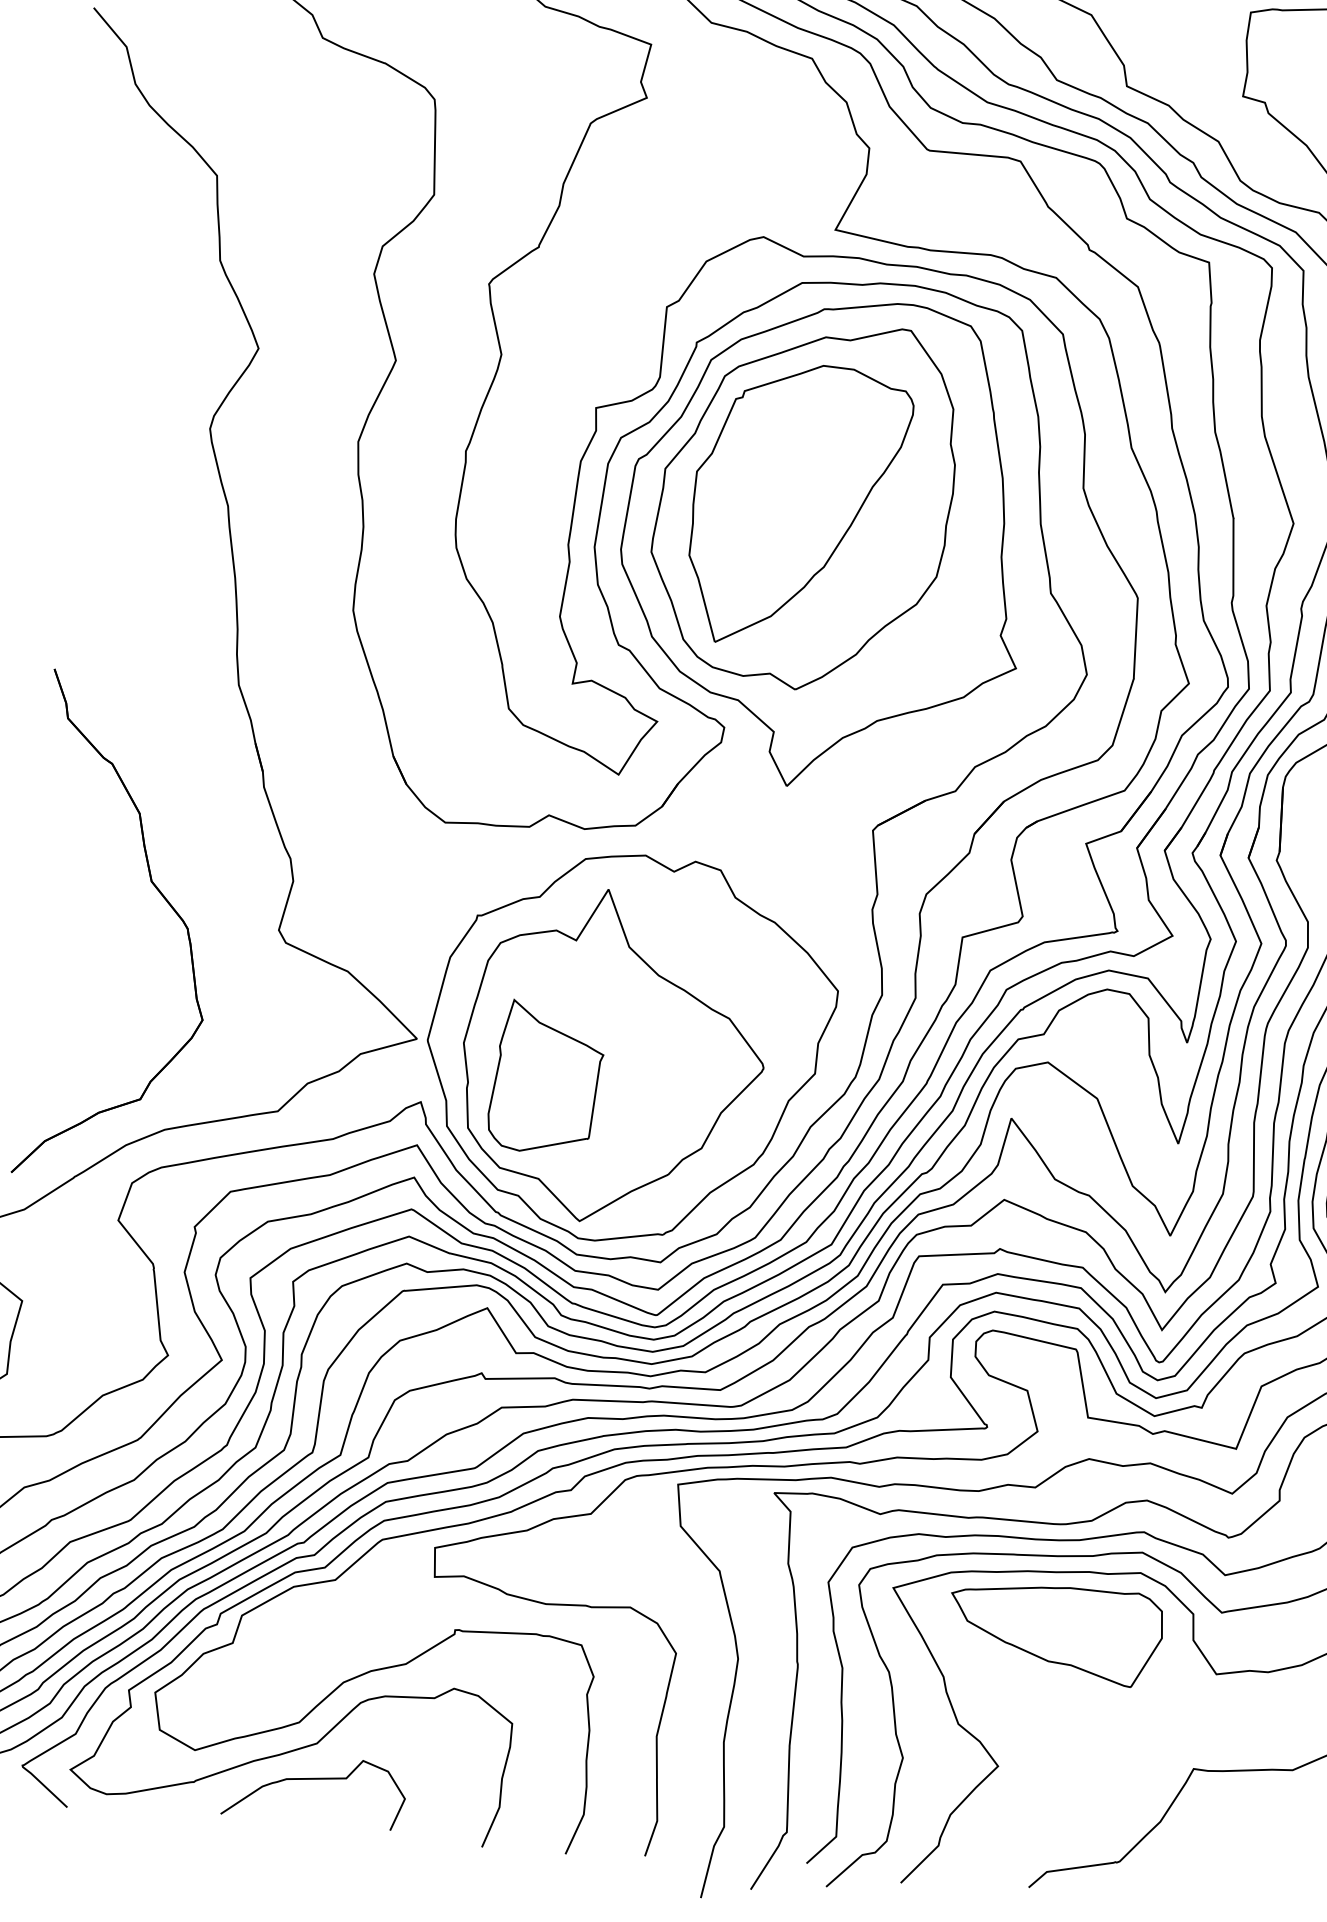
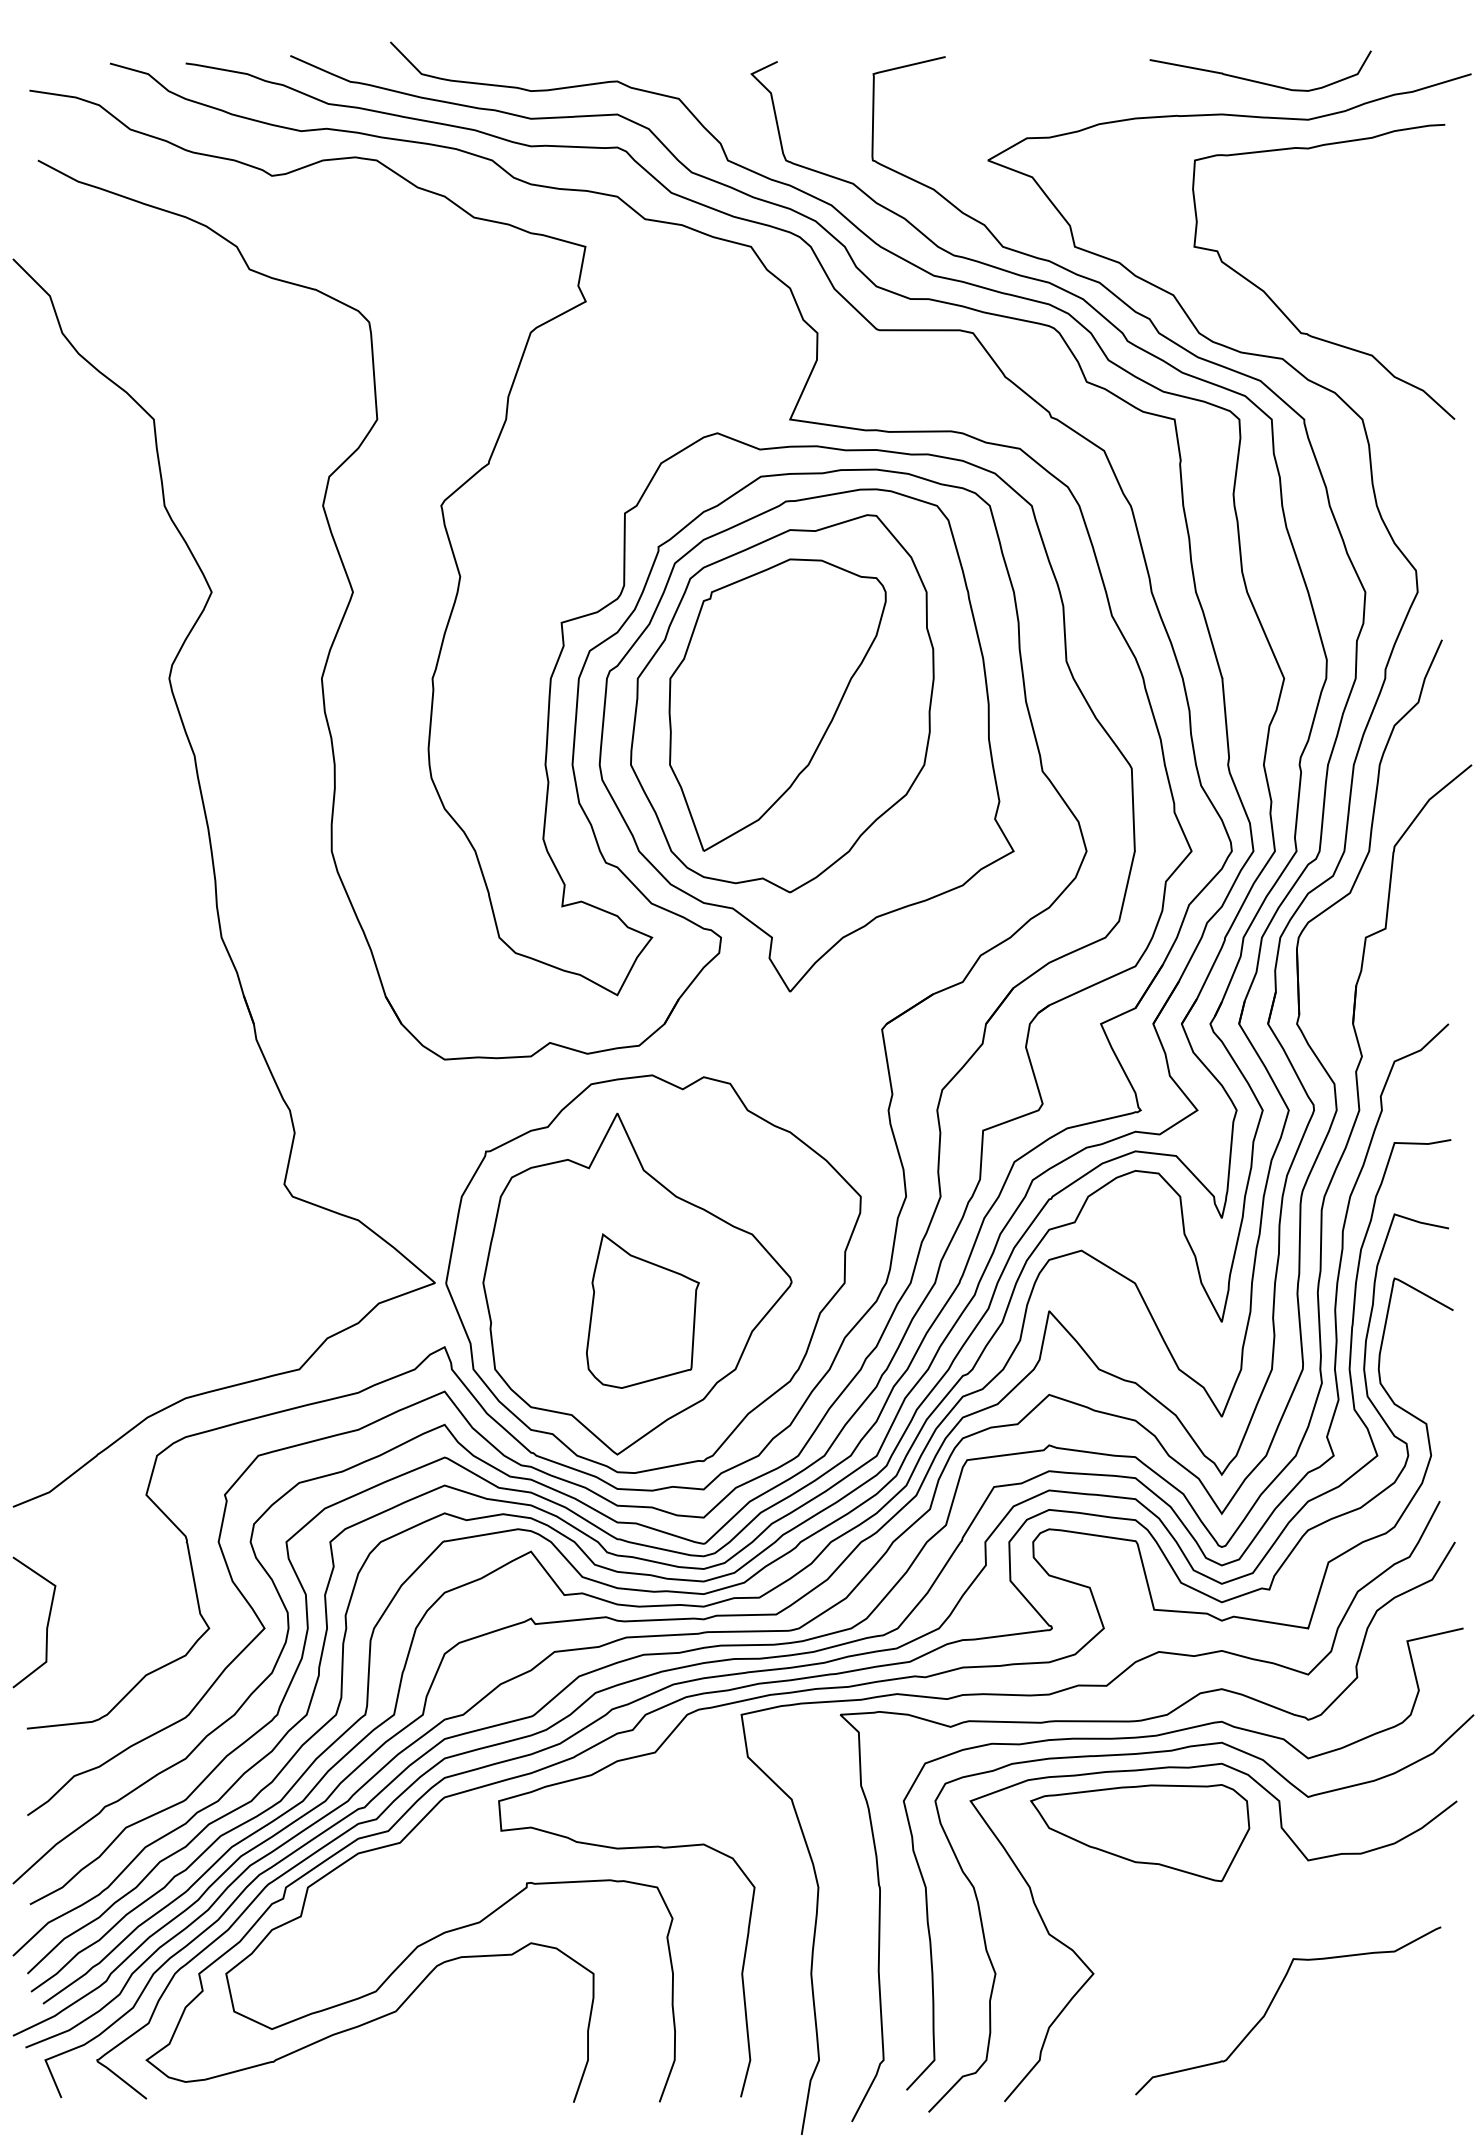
part: (160, 894) -> (160, 1158), removed
part: (546, 1077) -> (642, 1310), moved
curve: (315, 1779) -> (397, 2048), removed

